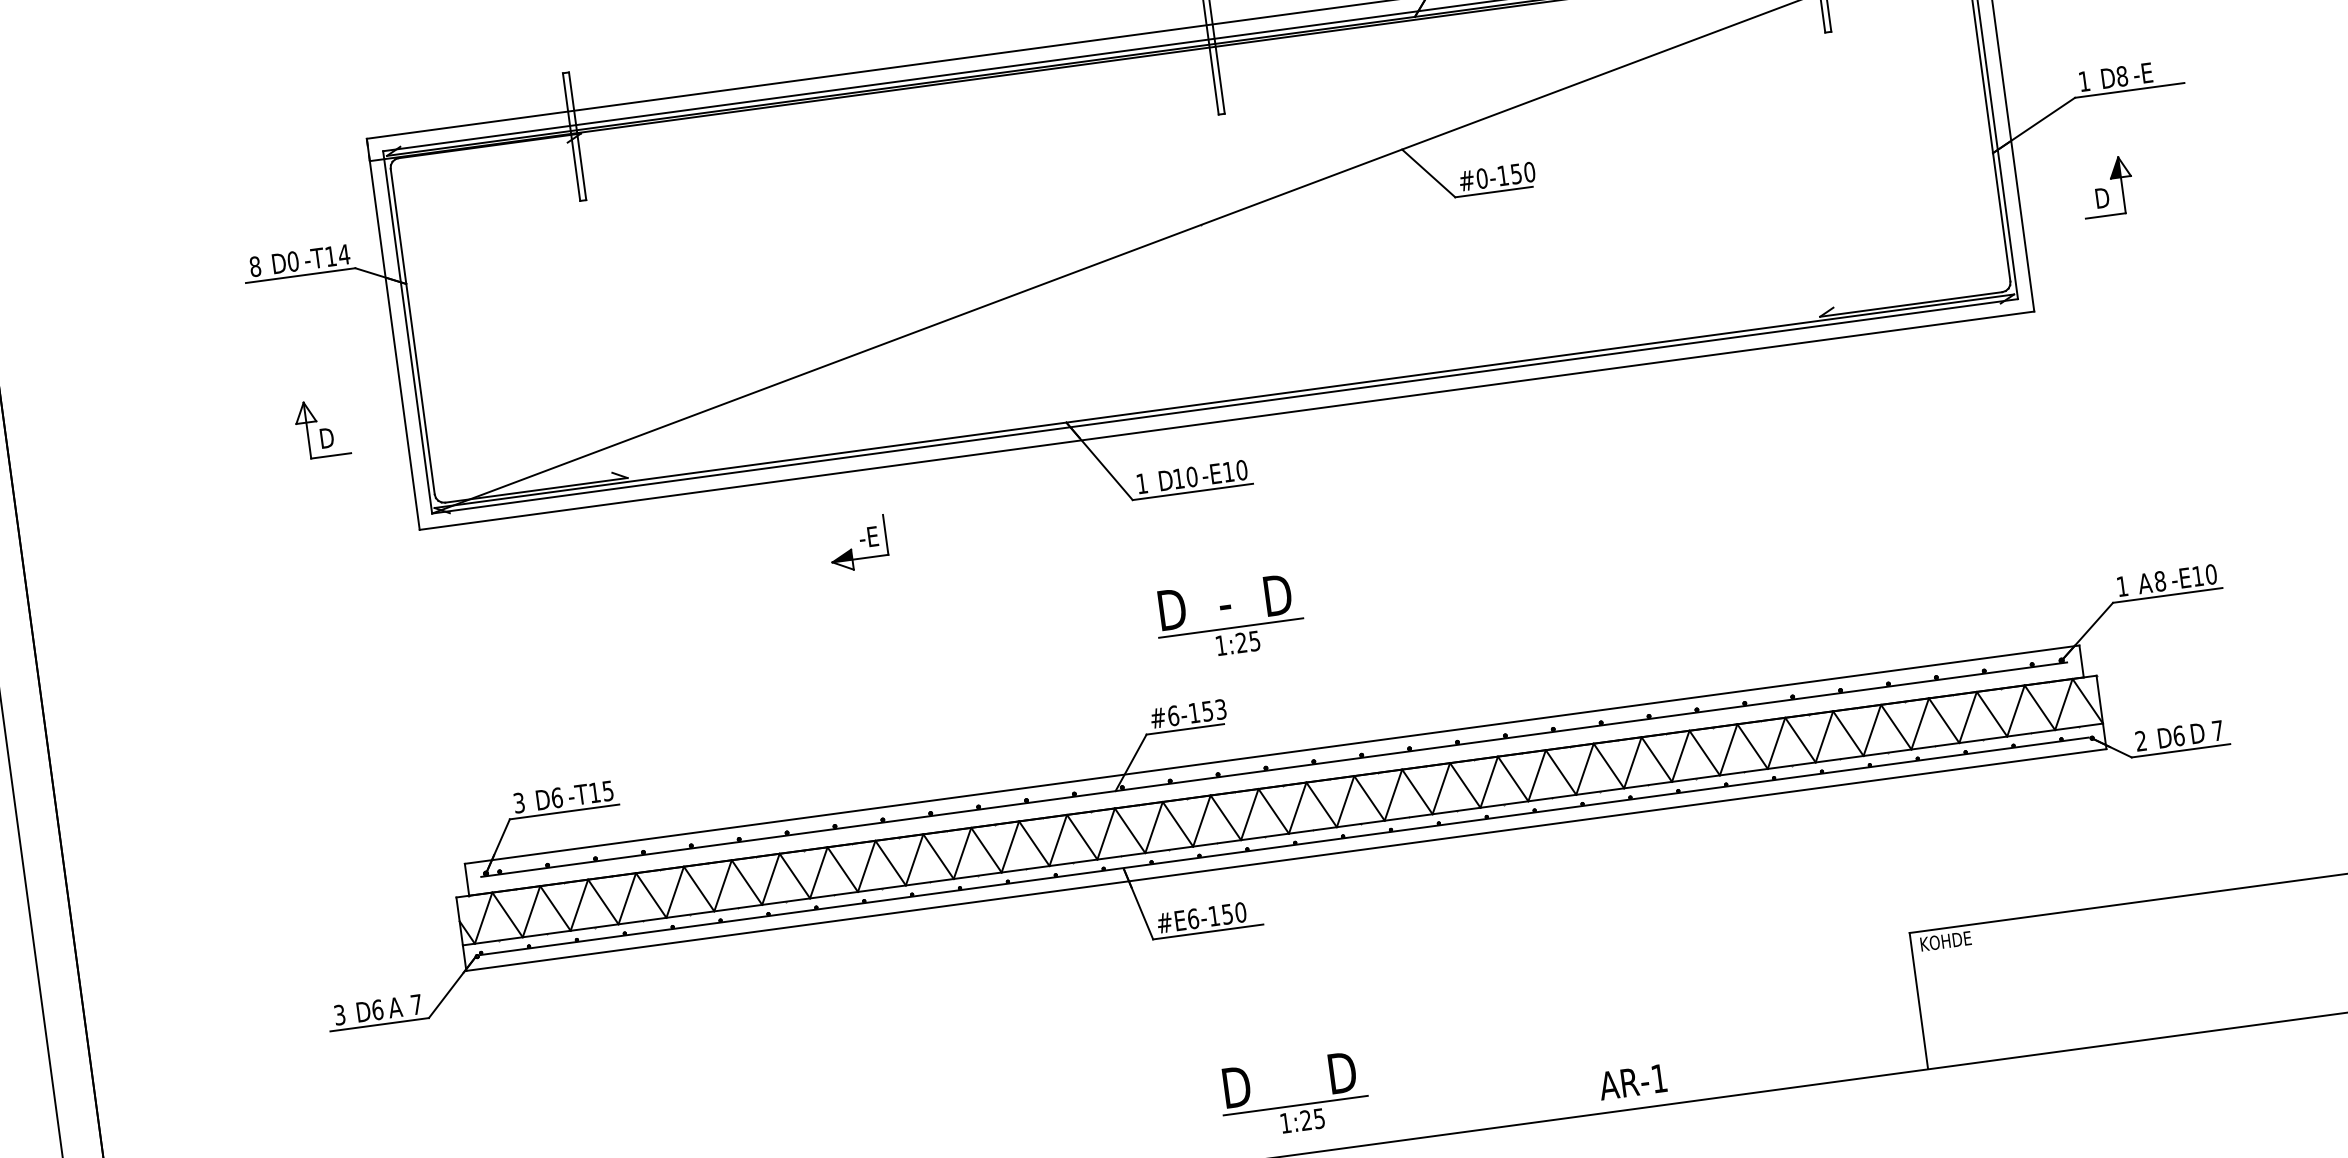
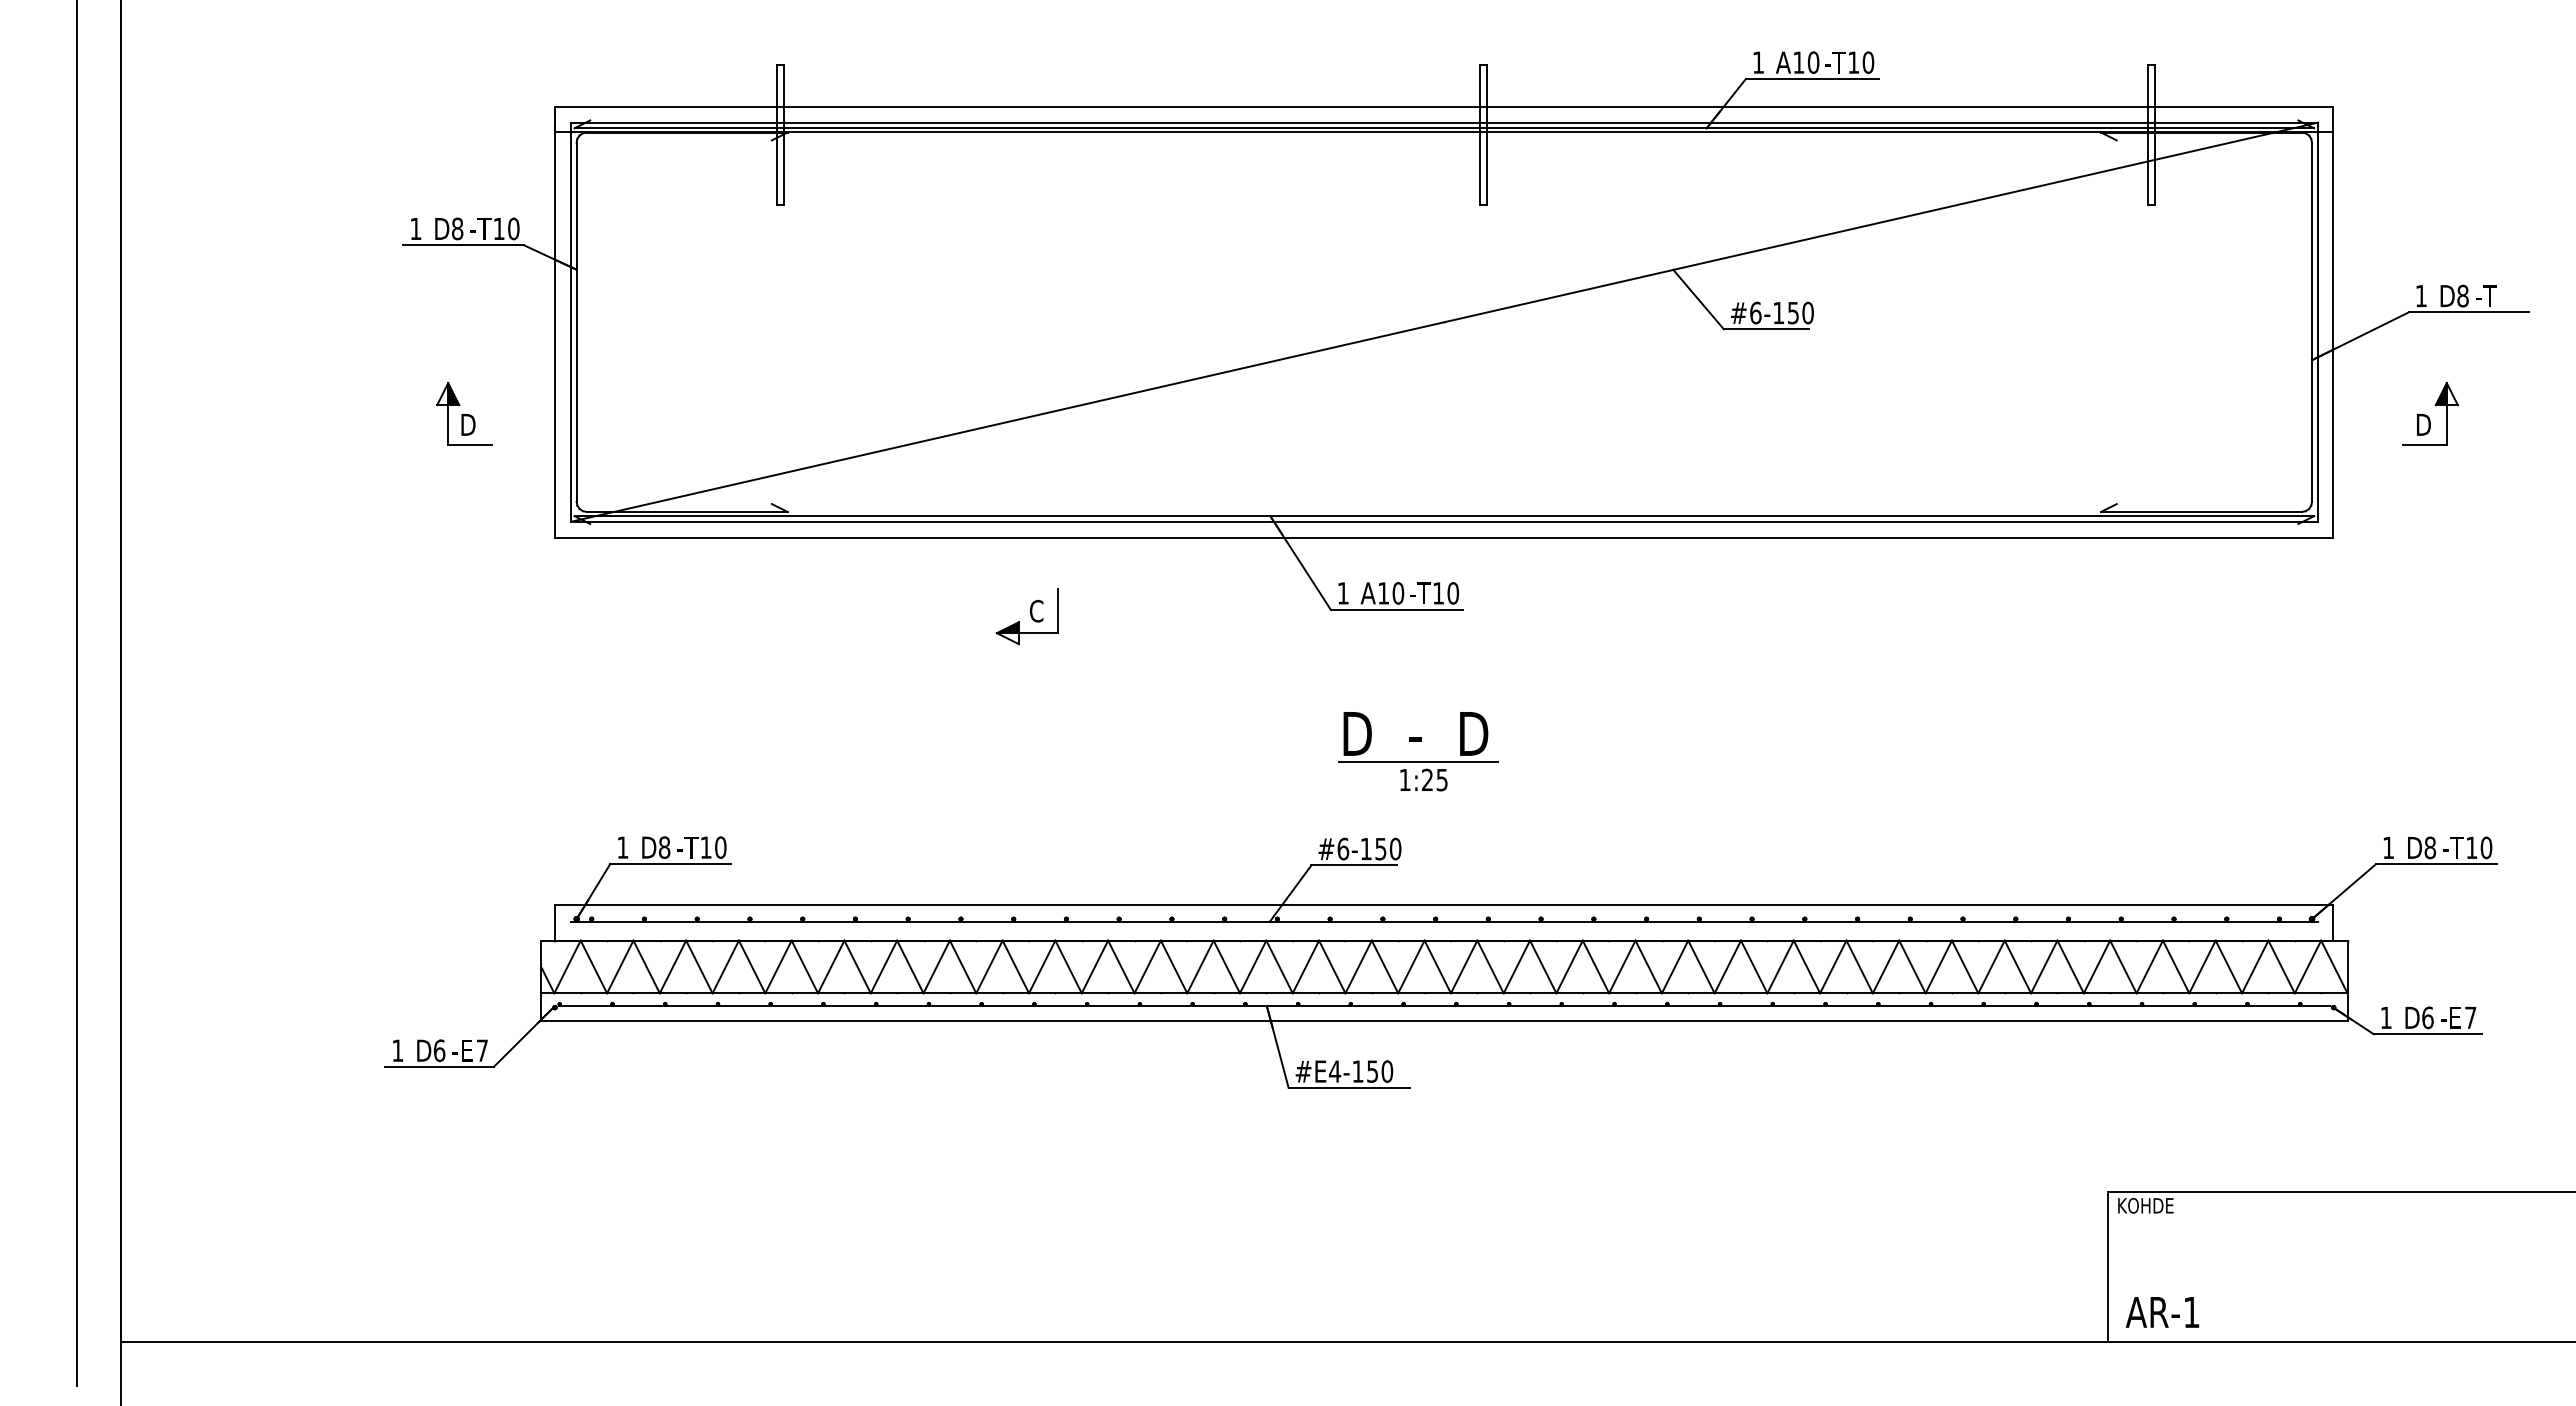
text: (2146, 72) -> (2489, 295), -E -> -T
text: (1481, 178) -> (1755, 312), #0-150 -> #6-150
text: (343, 254) -> (513, 228), 14 -> 10
text: (293, 261) -> (457, 228), 0 -> 8
text: (254, 266) -> (415, 228), 8 -> 1
fill: (309, 412) -> (453, 394), added
text: (1214, 473) -> (1423, 592), -E -> -T
text: (1165, 480) -> (1368, 593), D -> A
text: (868, 536) -> (1039, 610), -E -> C
text: (2184, 577) -> (2456, 847), -E -> -T
text: (2144, 583) -> (2413, 847), A -> D
text: (1220, 708) -> (1395, 848), #6-153 -> #6-150
text: (2199, 732) -> (2450, 1017), D -> -E
text: (2140, 740) -> (2385, 1017), 2 -> 1
text: (607, 790) -> (720, 847), 15 -> 10
text: (557, 797) -> (664, 847), 6 -> 8
text: (518, 802) -> (622, 847), 3 -> 1
text: (1193, 918) -> (1335, 1071), #E6-150 -> #E4-150
text: (397, 1007) -> (461, 1050), A -> -E
text: (339, 1014) -> (397, 1050), 3 -> 1
text: (1631, 1082) -> (2161, 1312), moved
part: (1295, 1104) -> (1418, 1287), removed

